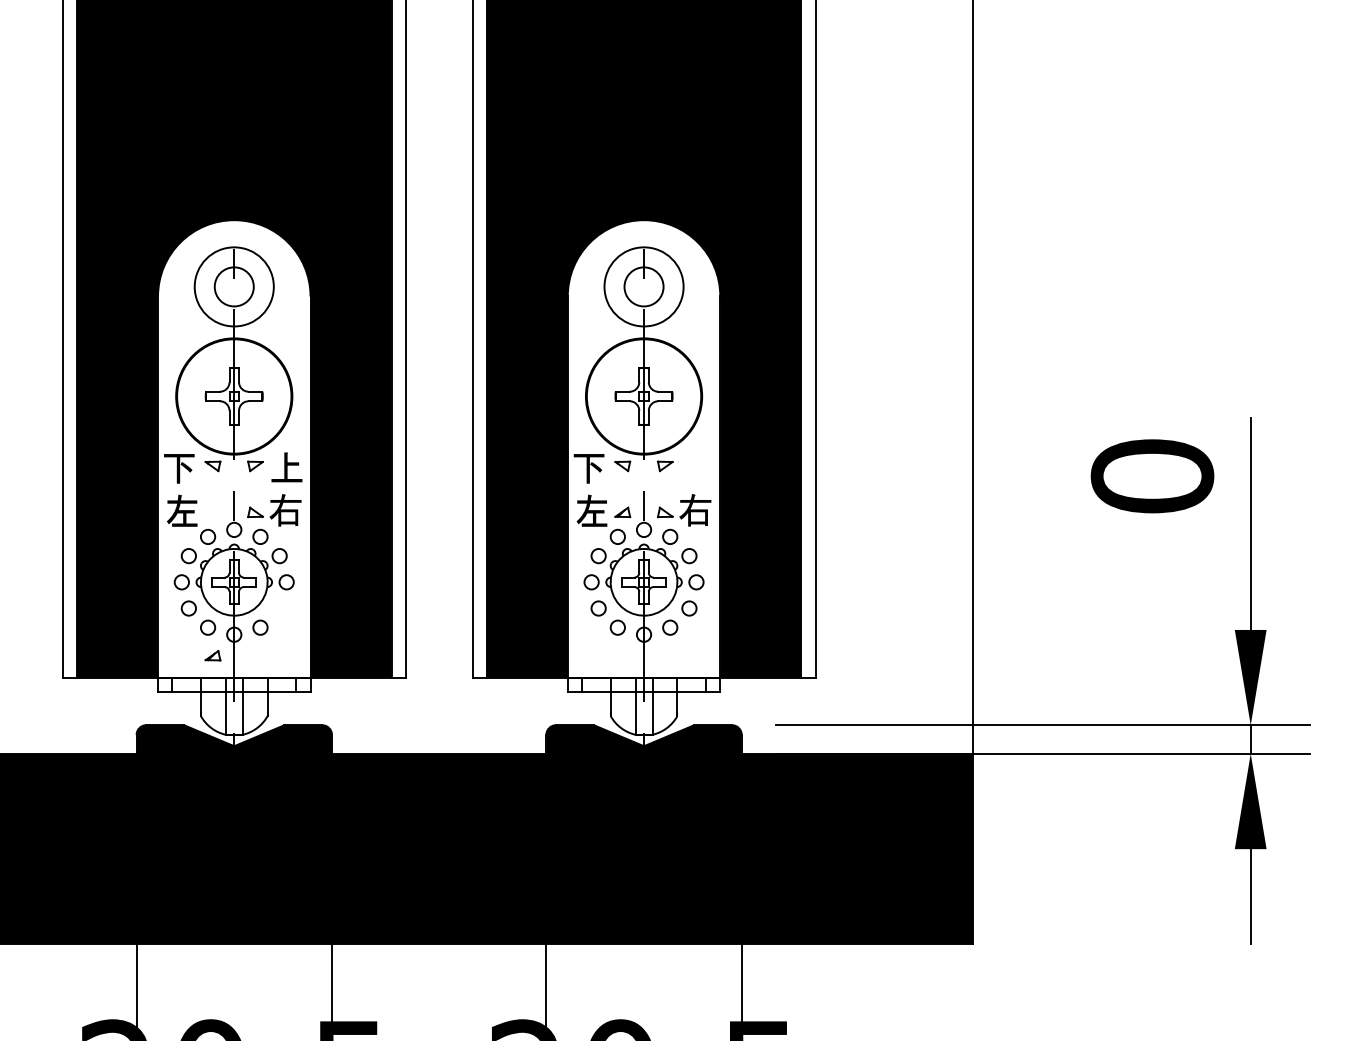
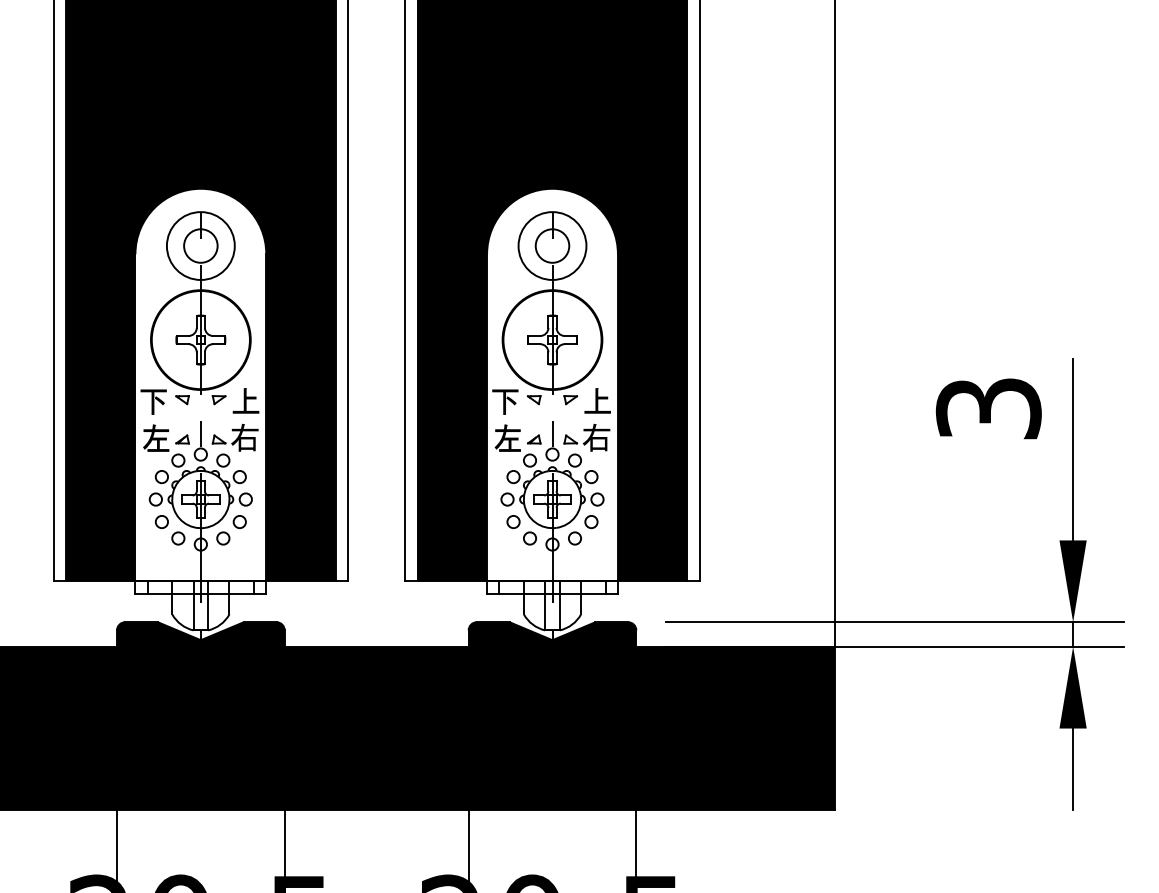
fill: (696, 466) -> (597, 400), added
text: (1152, 476) -> (988, 408), 0 -> 3
circle: (279, 607) -> (239, 521), added
part: (212, 655) -> (182, 439), moved

